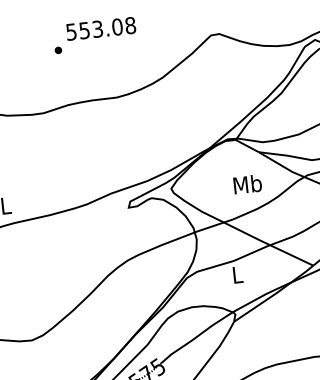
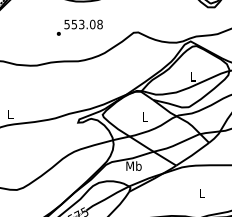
text: (94, 34) -> (79, 27), moved
text: (246, 183) -> (144, 116), Mb -> L
text: (236, 273) -> (133, 165), L -> Mb

